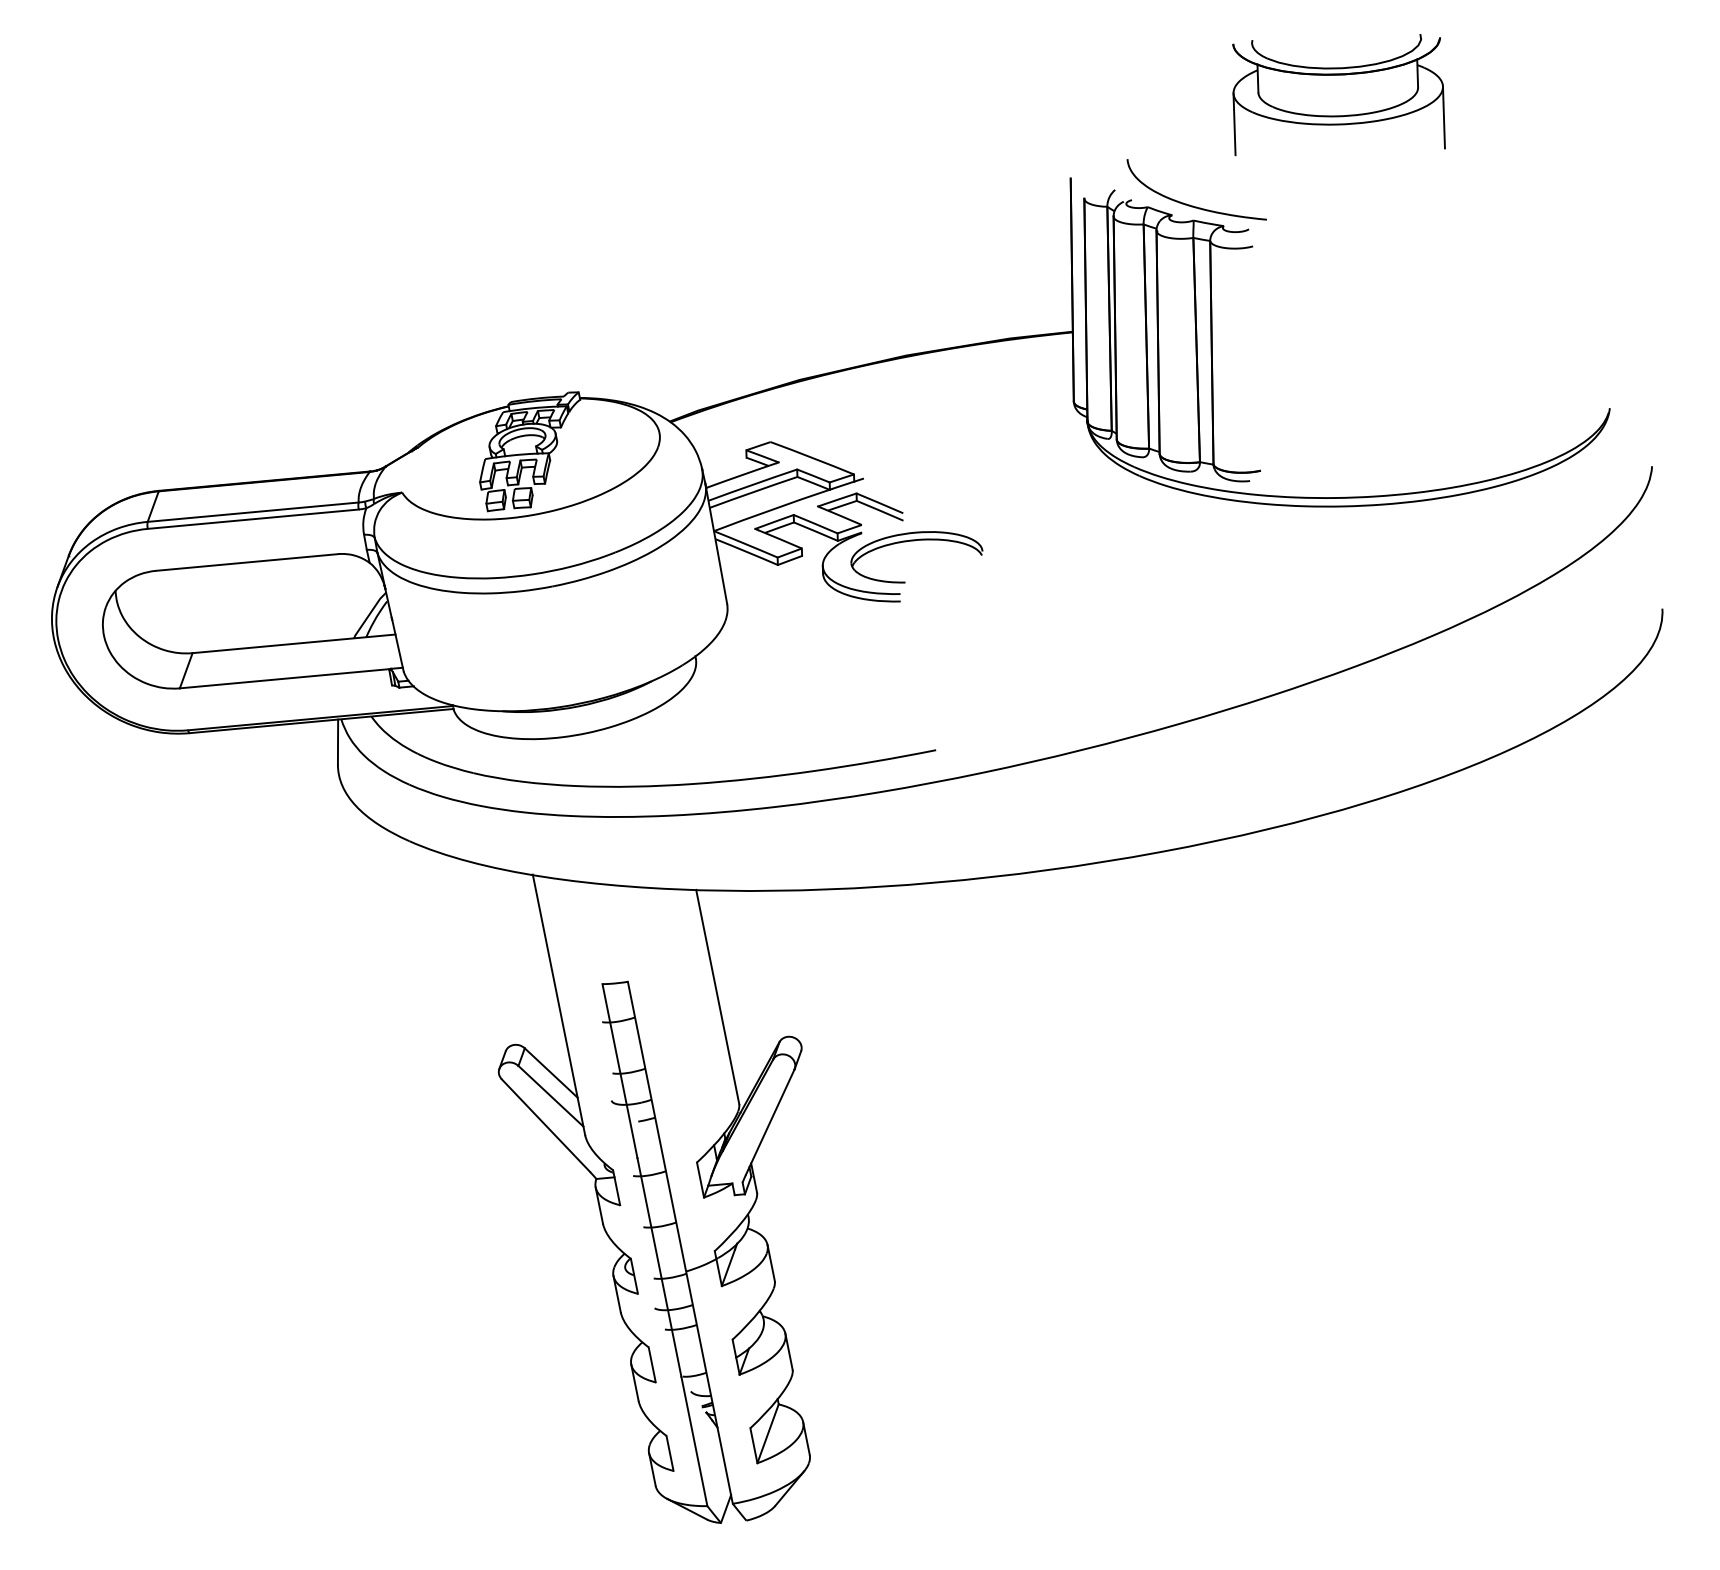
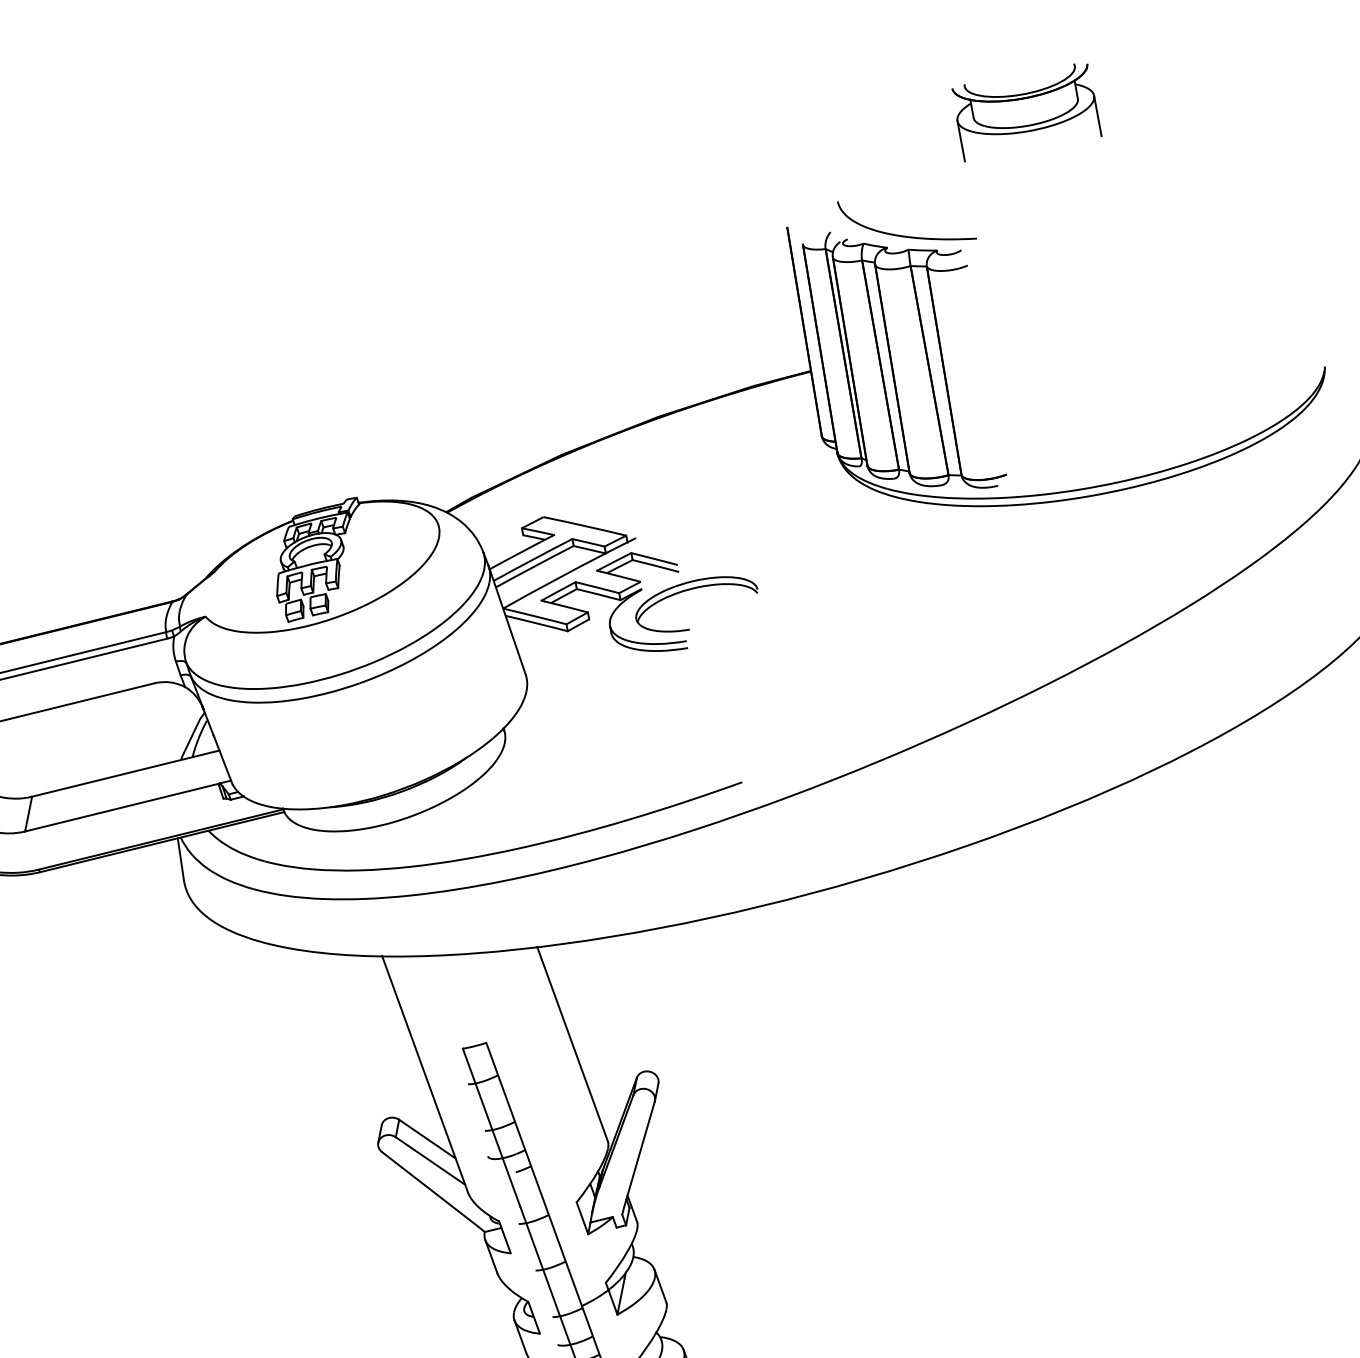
part: (1338, 95) -> (1026, 112), size x0.7

